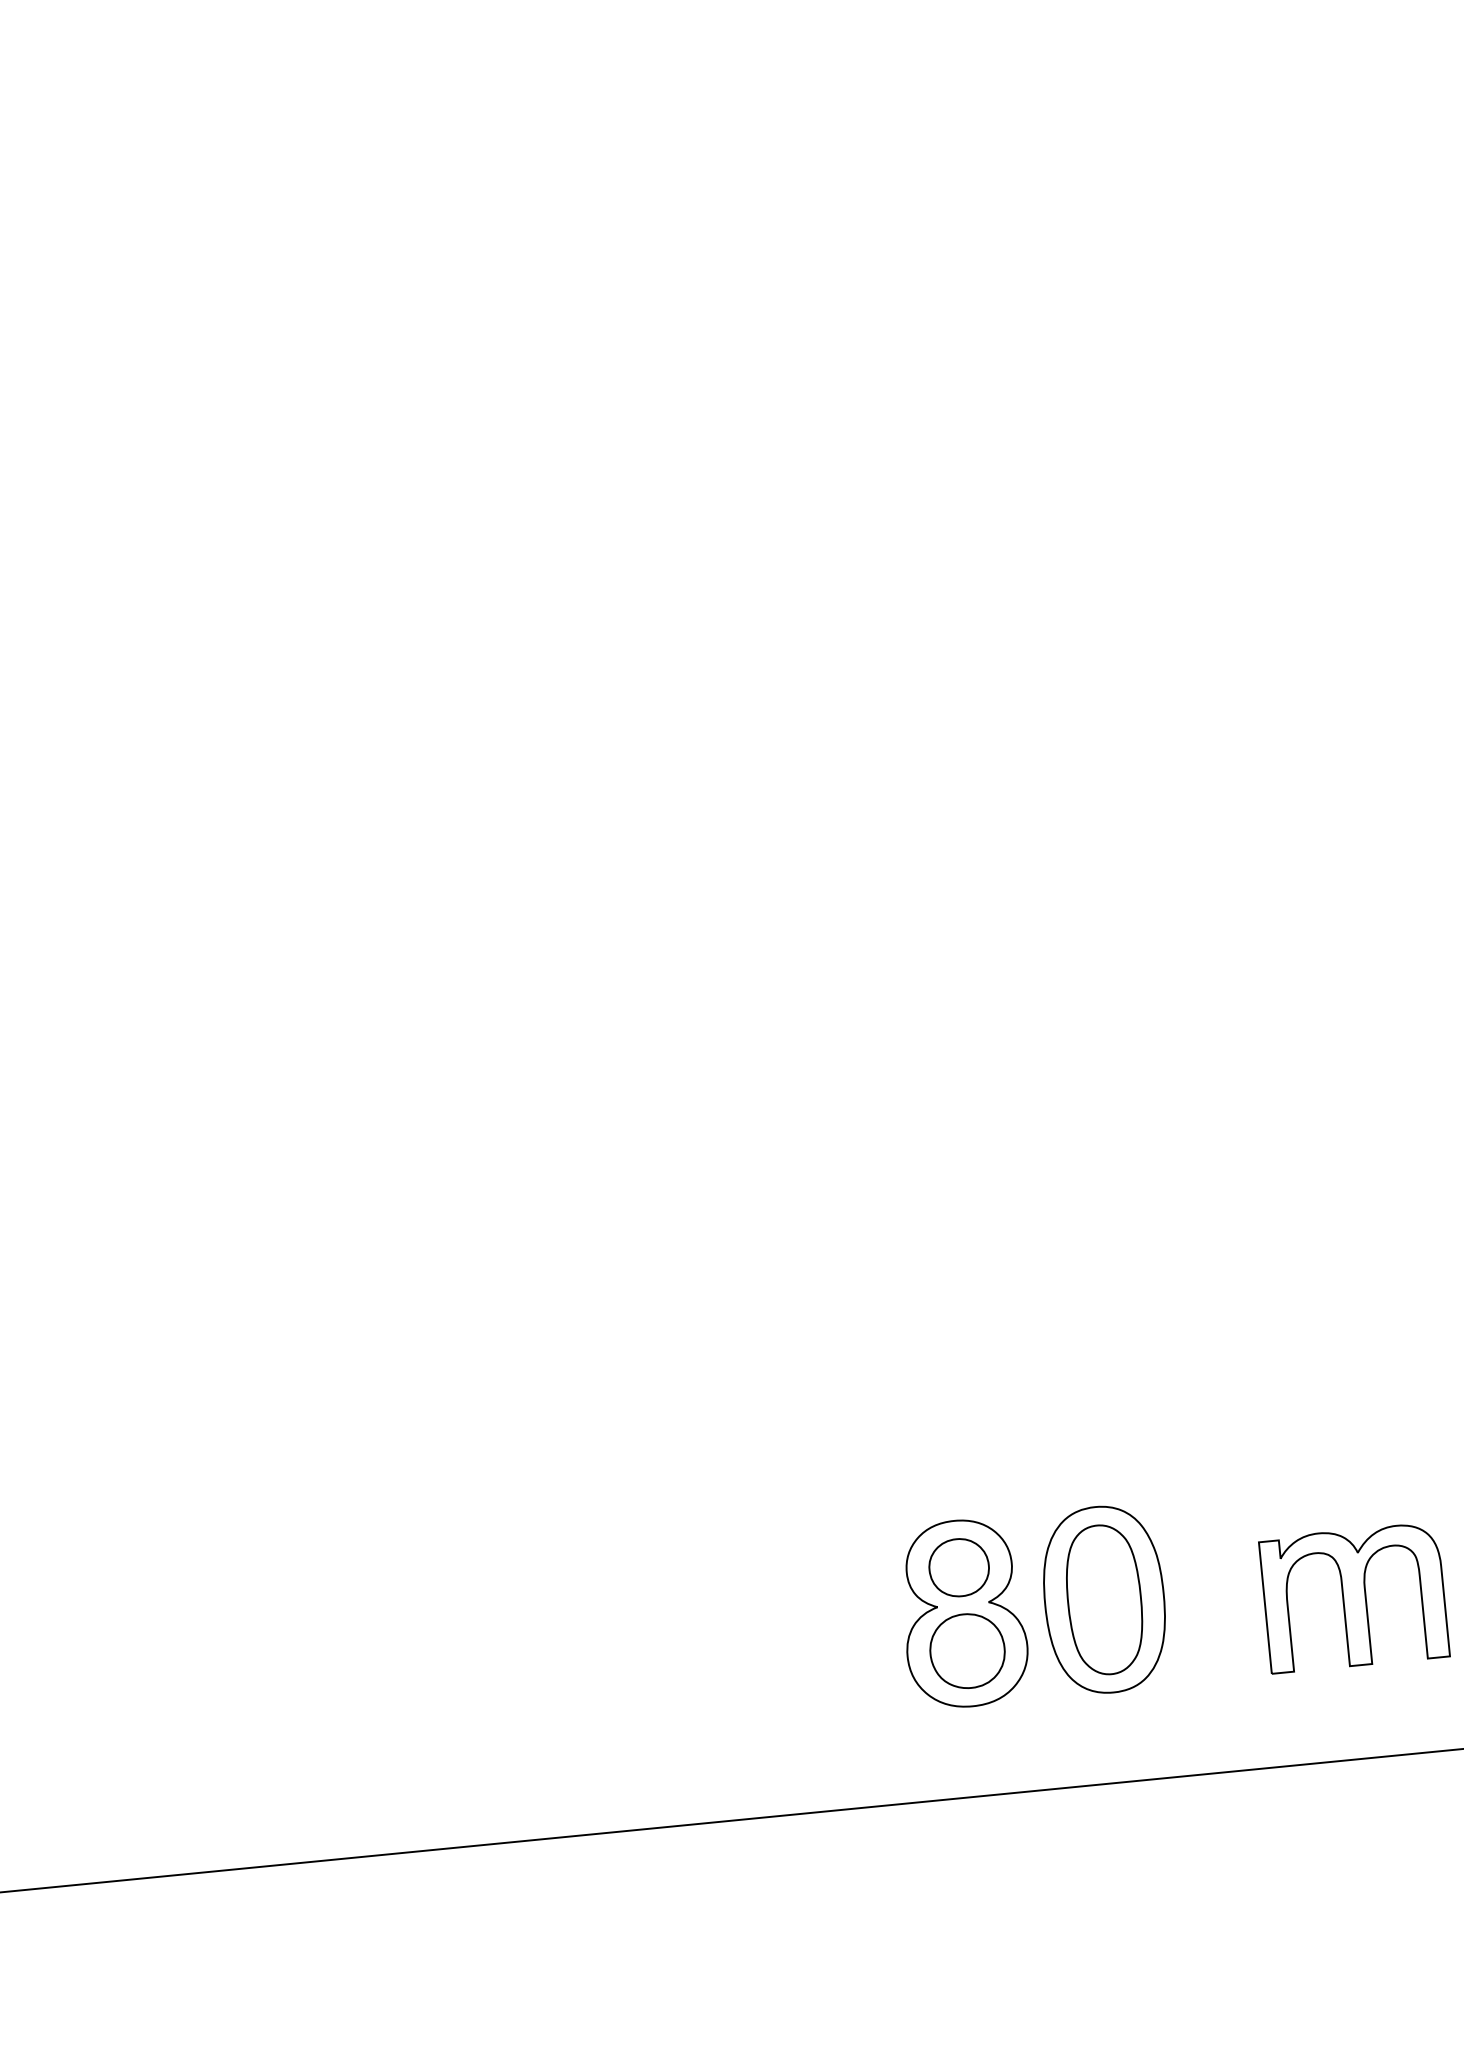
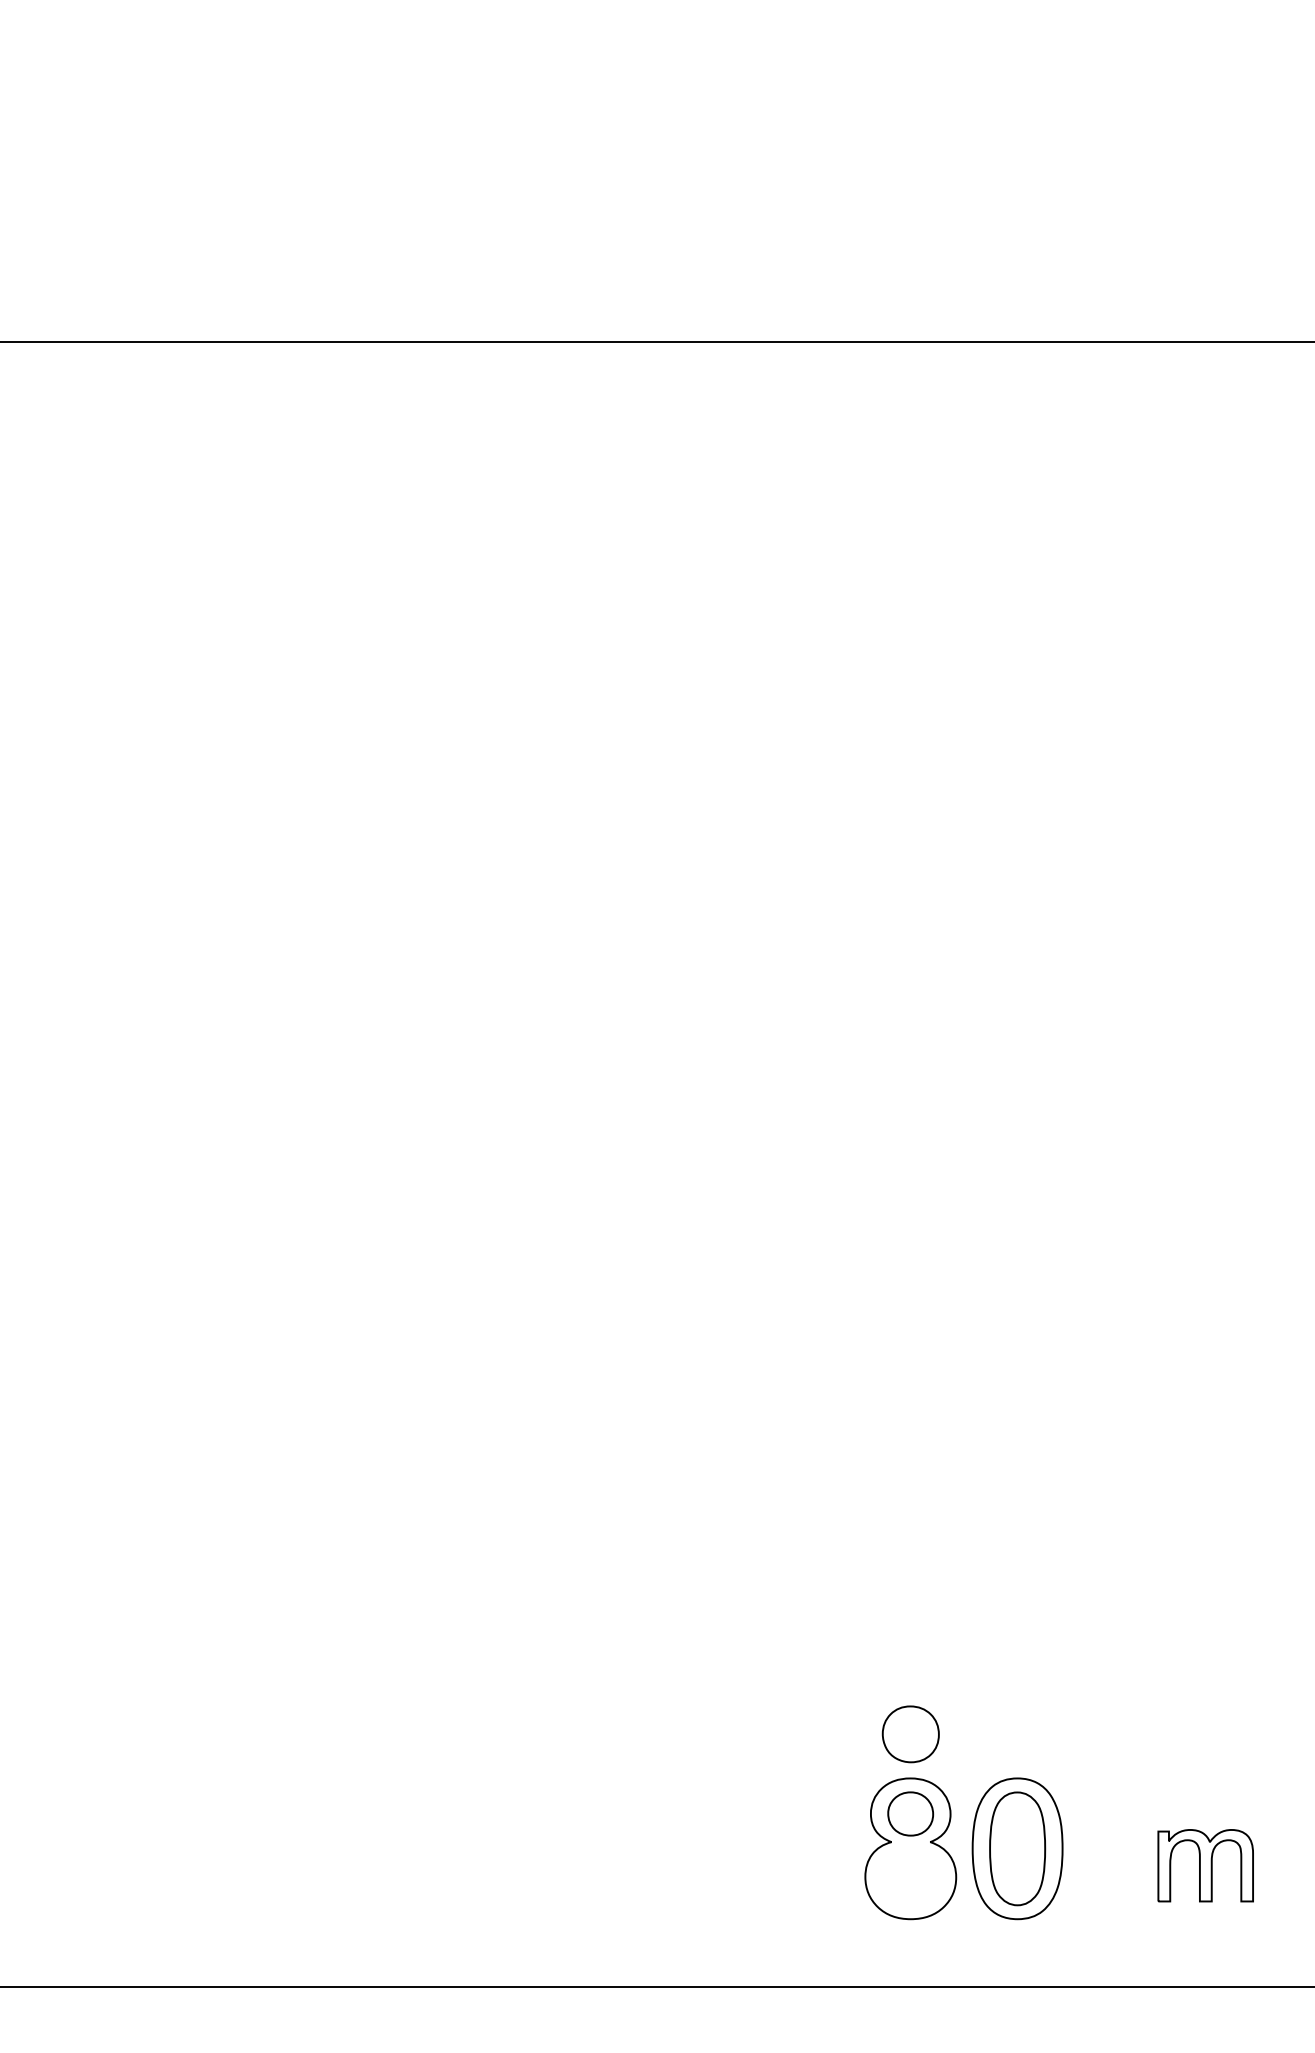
part: (1354, 1597) -> (1205, 1865), size x0.7
part: (967, 1651) -> (910, 1734), moved

